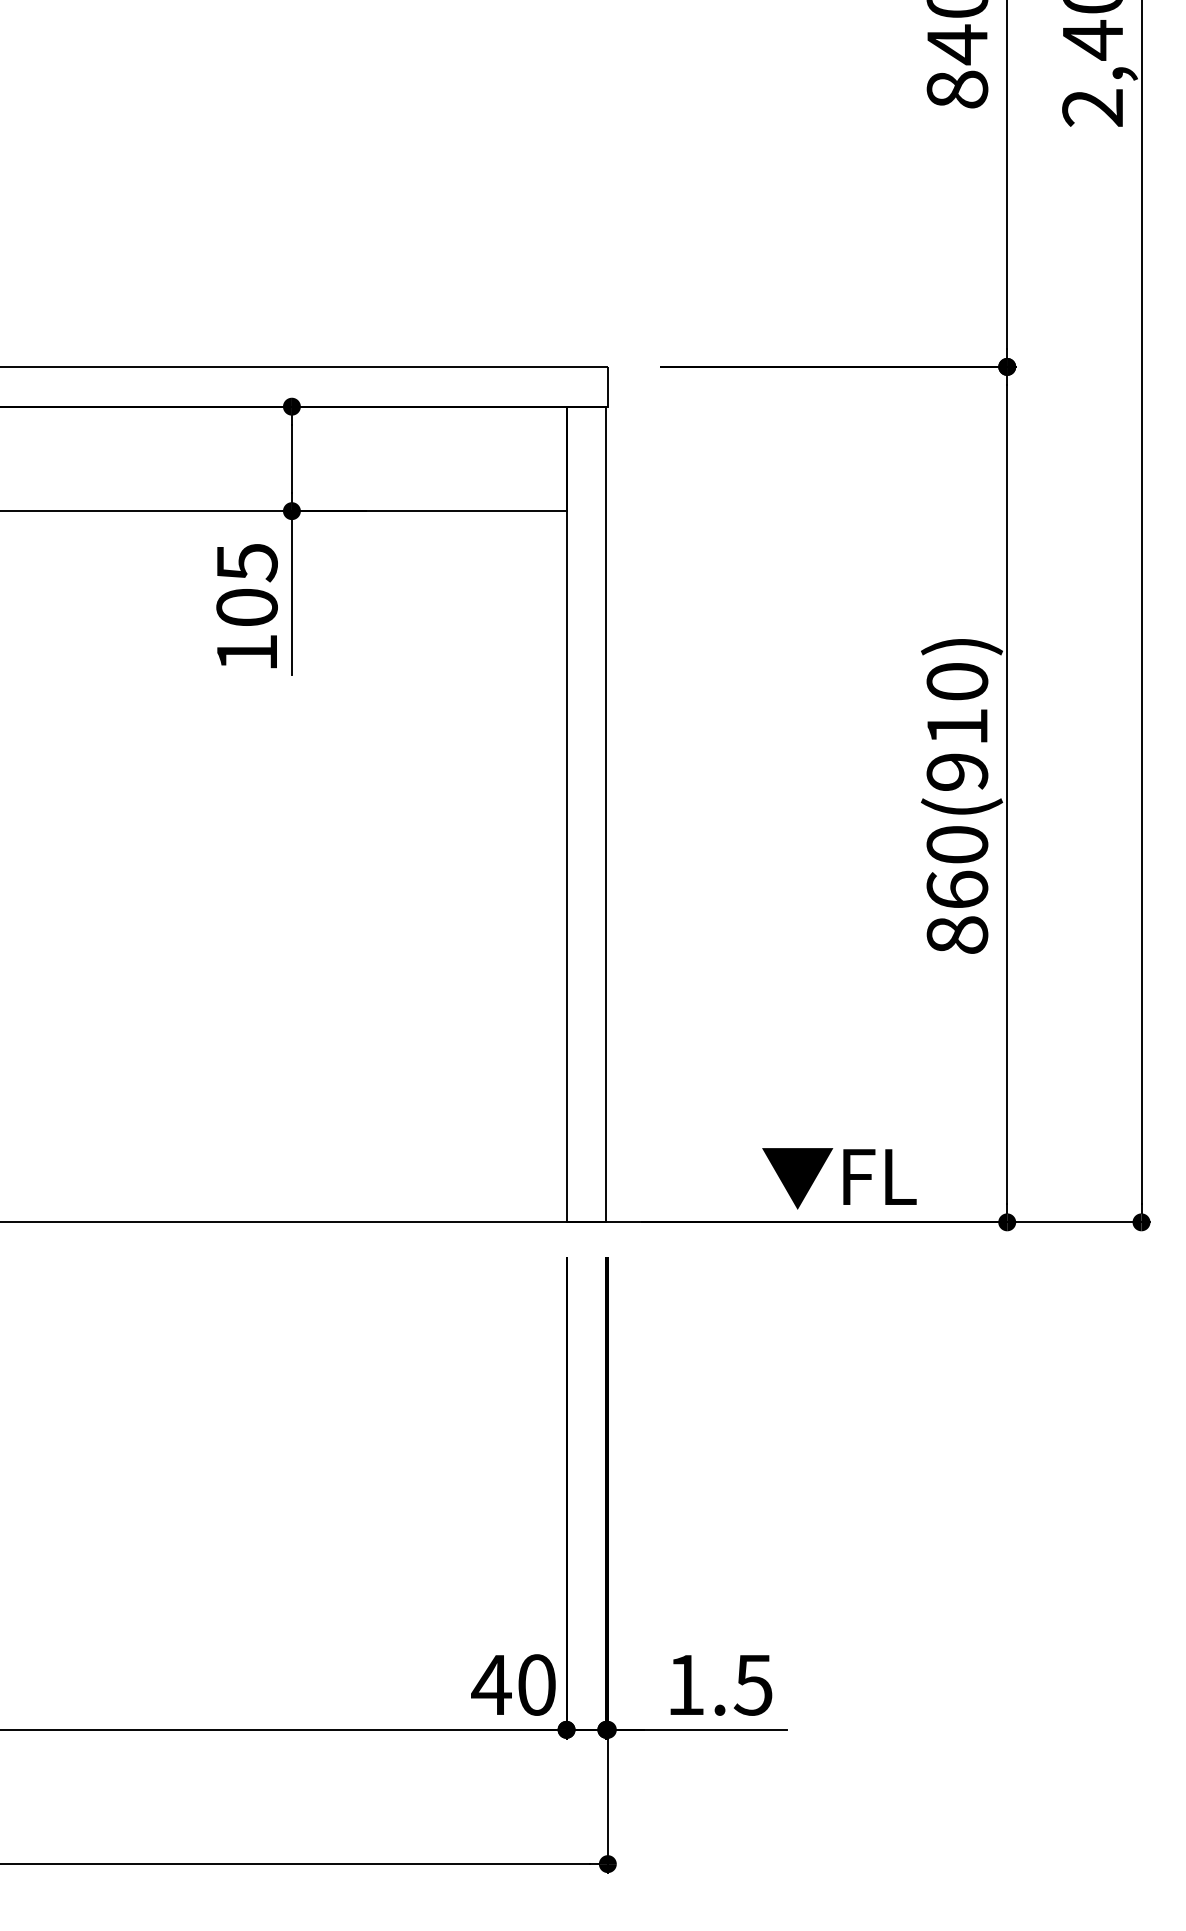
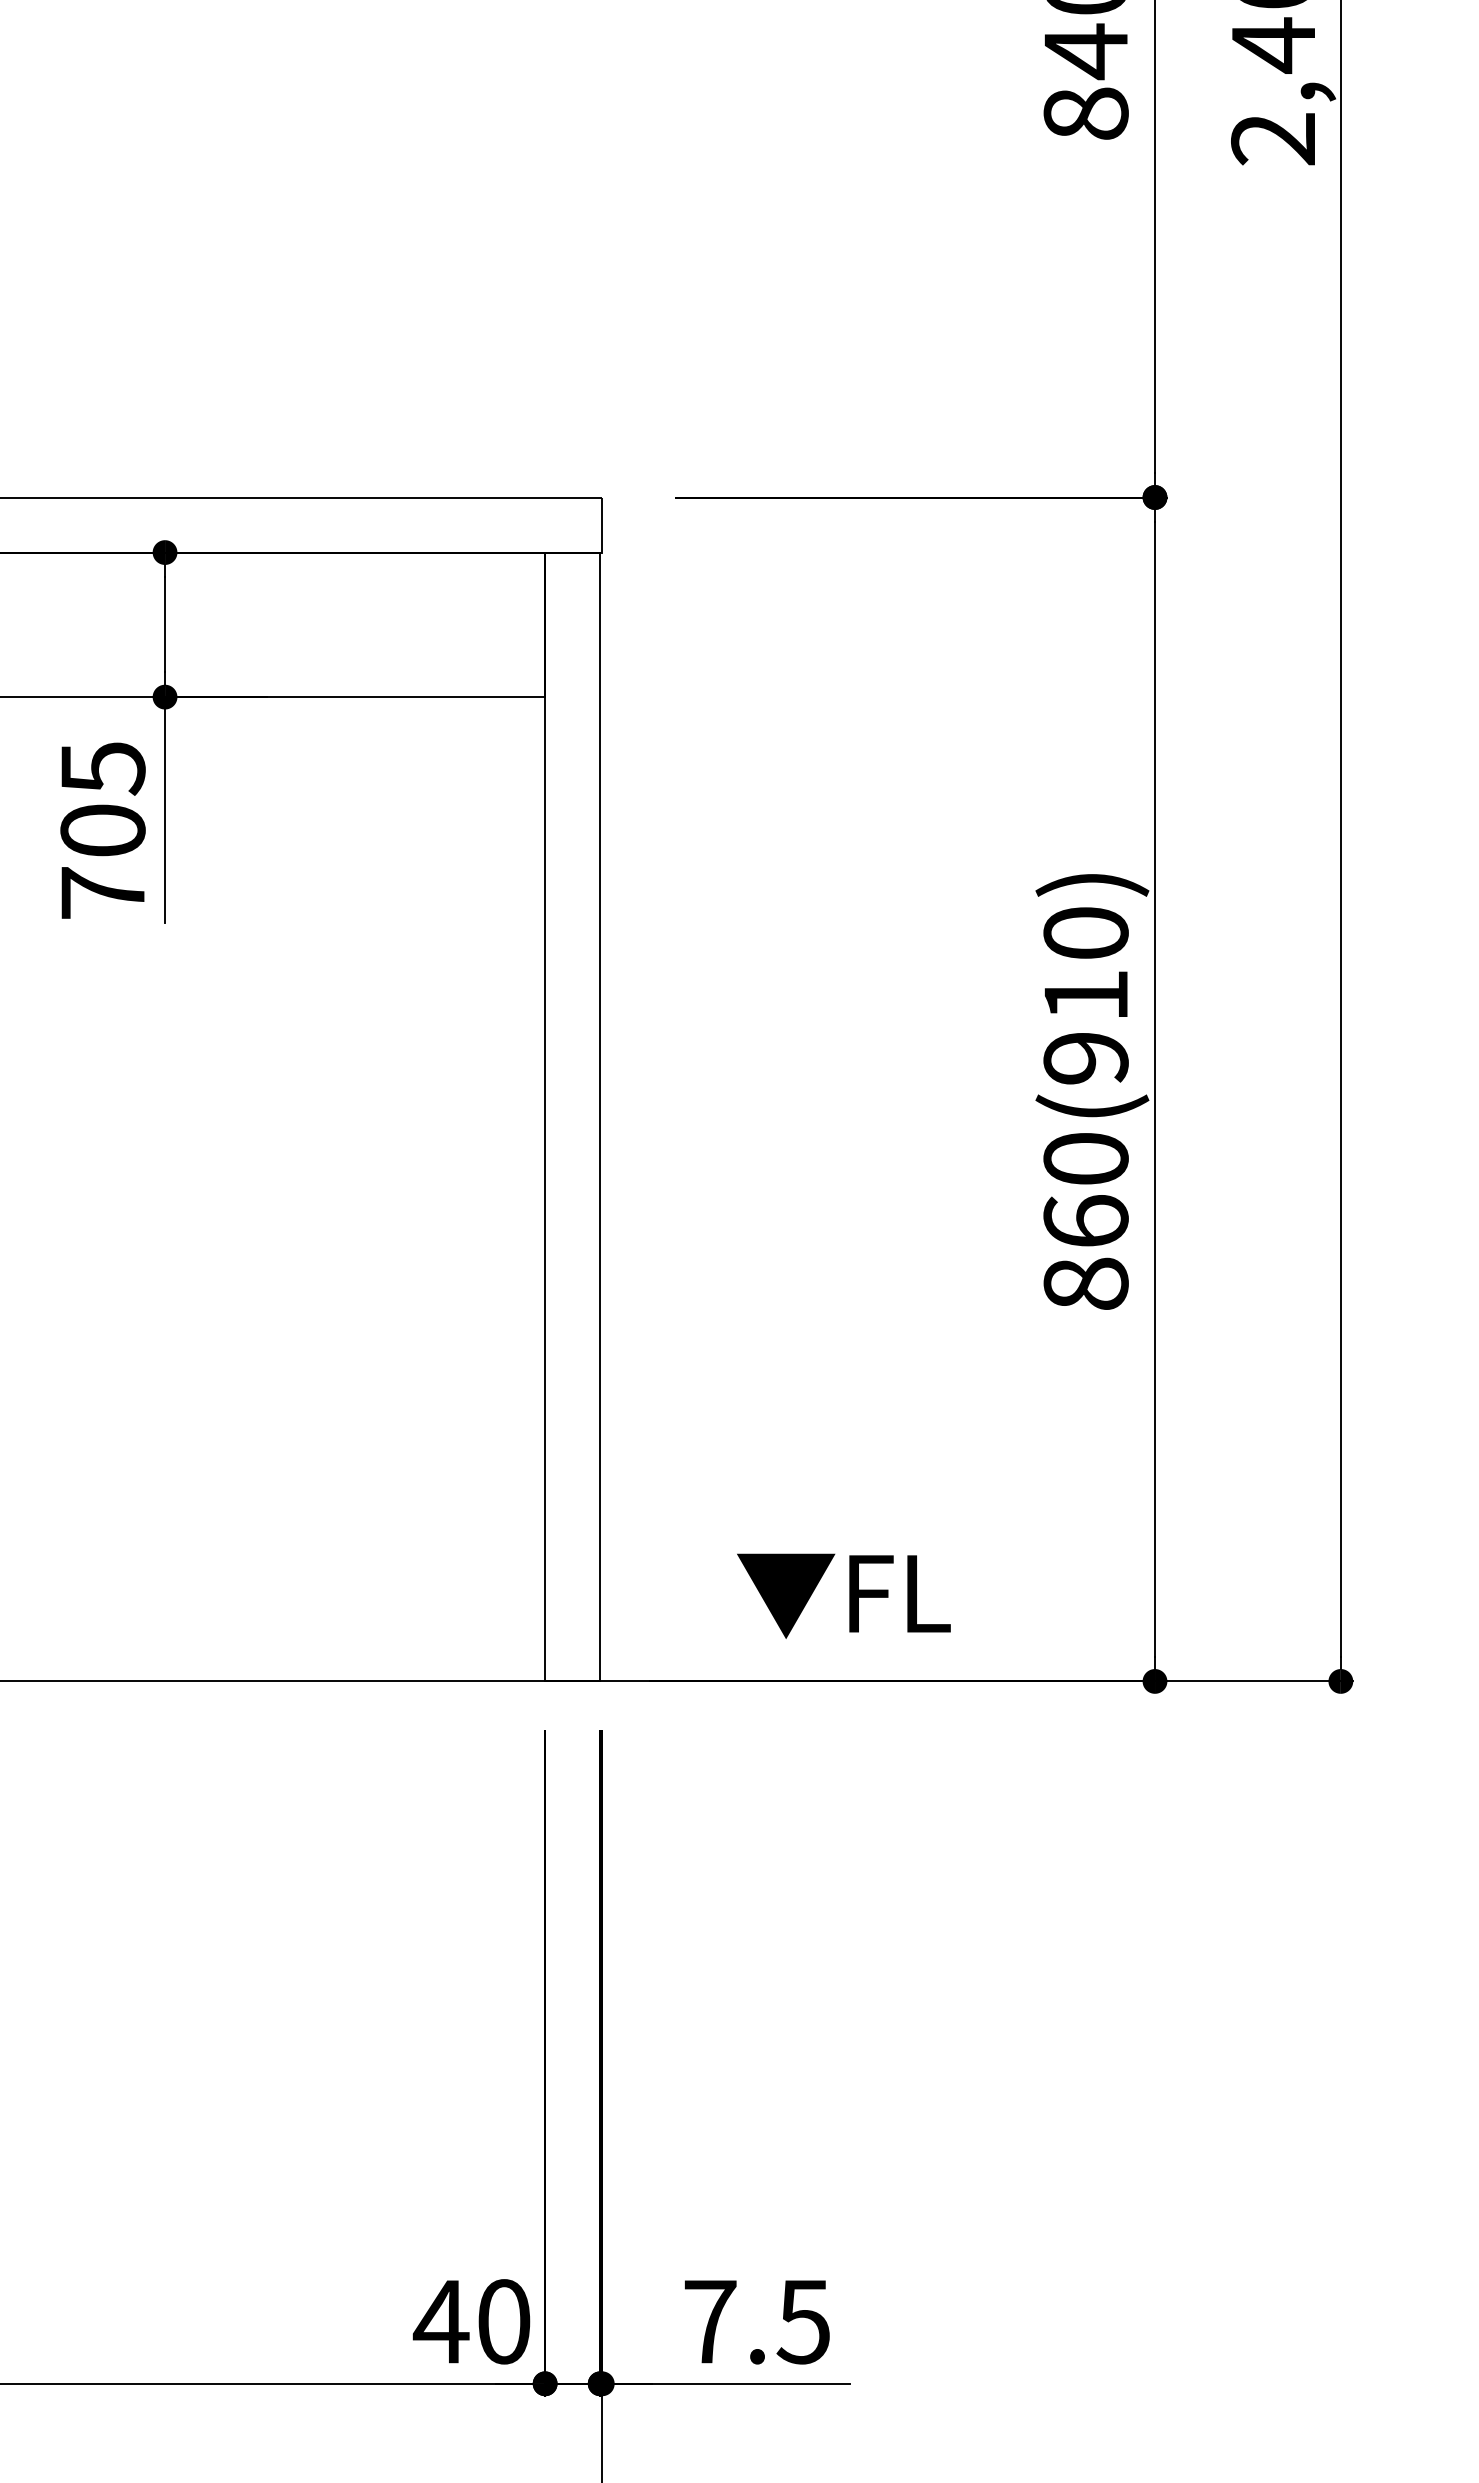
text: (246, 652) -> (102, 892), 105 -> 705
text: (839, 1178) -> (843, 1595), moved
text: (685, 1684) -> (709, 2321), 1.5 -> 7.5

